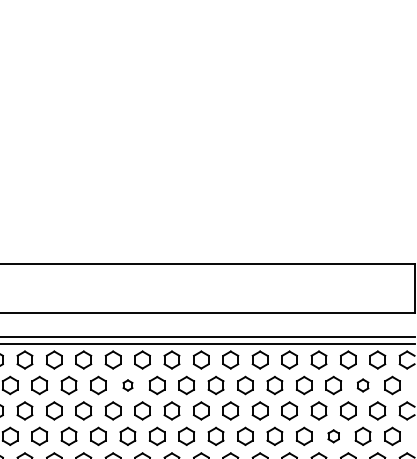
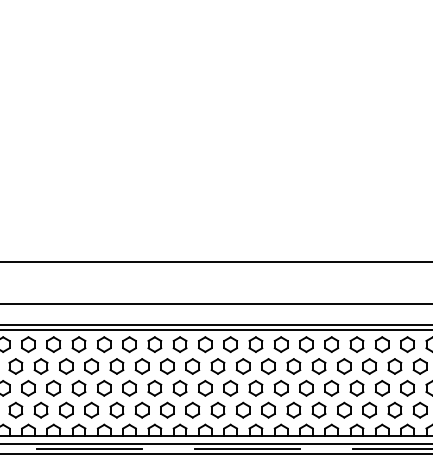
part: (127, 385) -> (192, 366), size x1.67
part: (362, 385) -> (394, 366), size x1.43
part: (333, 435) -> (369, 409), size x1.43

